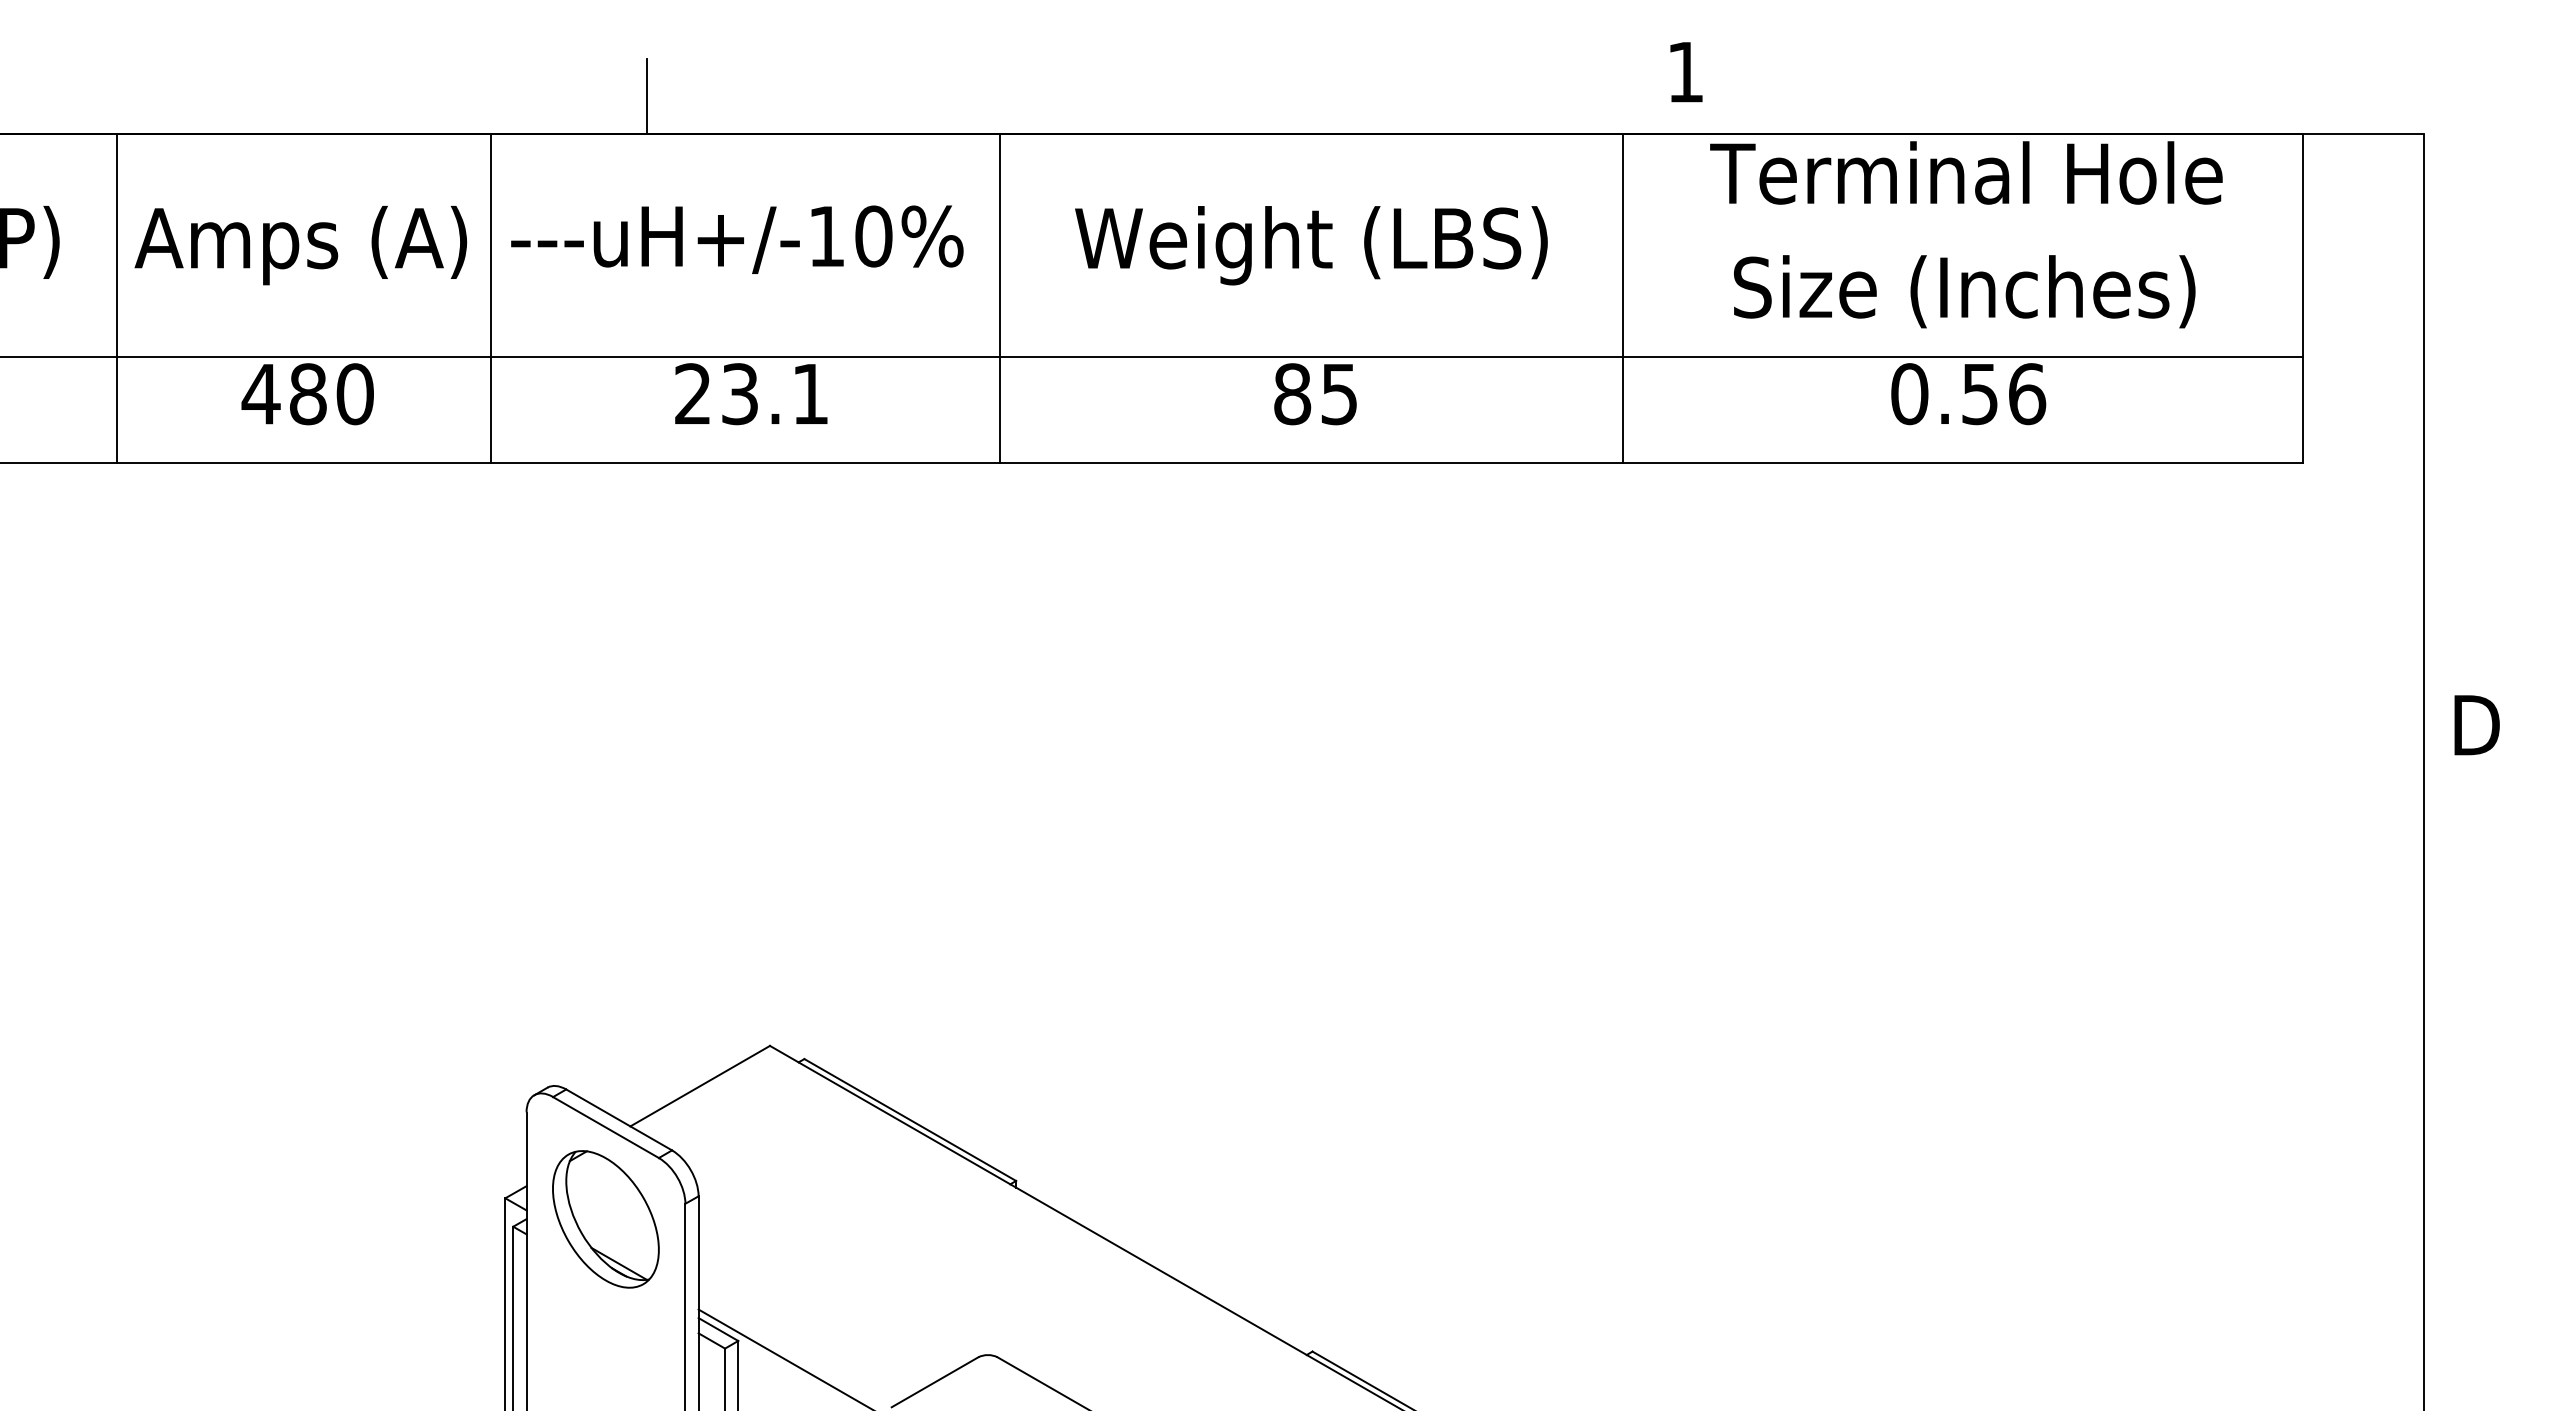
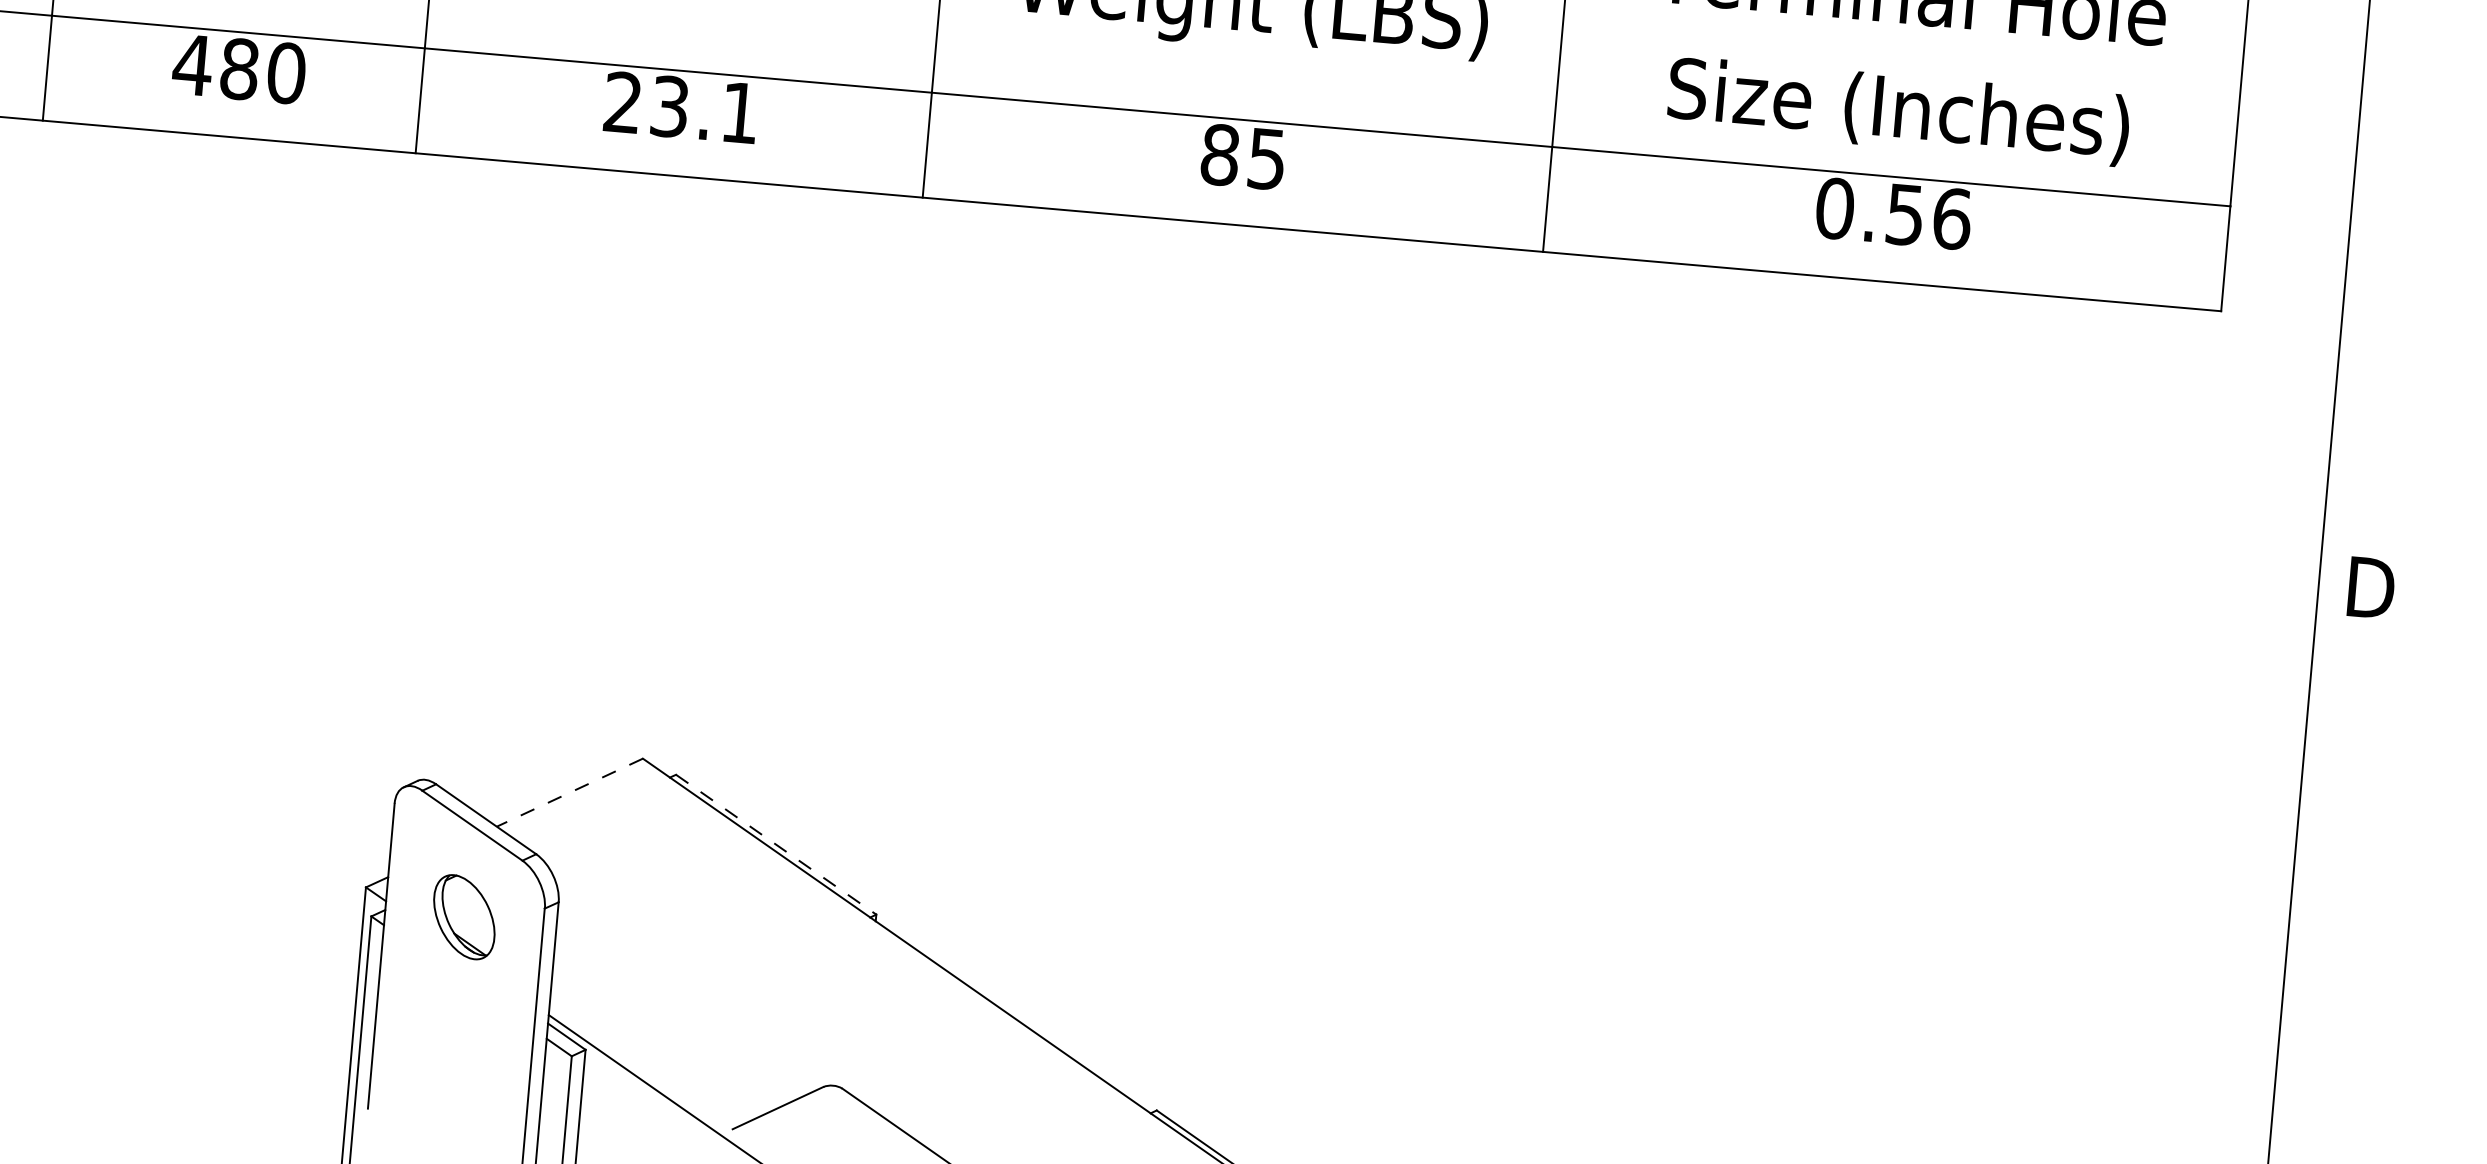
line: (700, 1086) -> (570, 793), solid -> dashed
line: (910, 1120) -> (776, 845), solid -> dashed
part: (605, 1219) -> (463, 917), size x0.6

